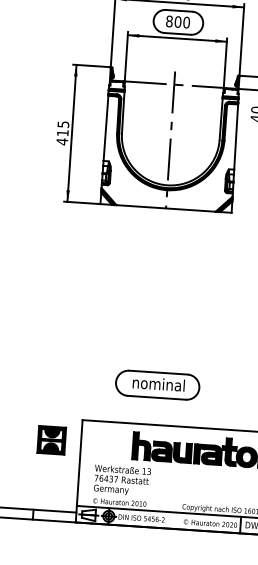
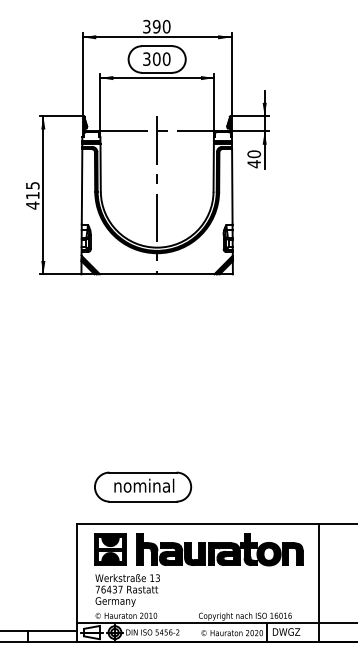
text: (169, 20) -> (146, 58), 800 -> 300
part: (158, 384) -> (143, 486), moved
part: (51, 440) -> (110, 549), moved

